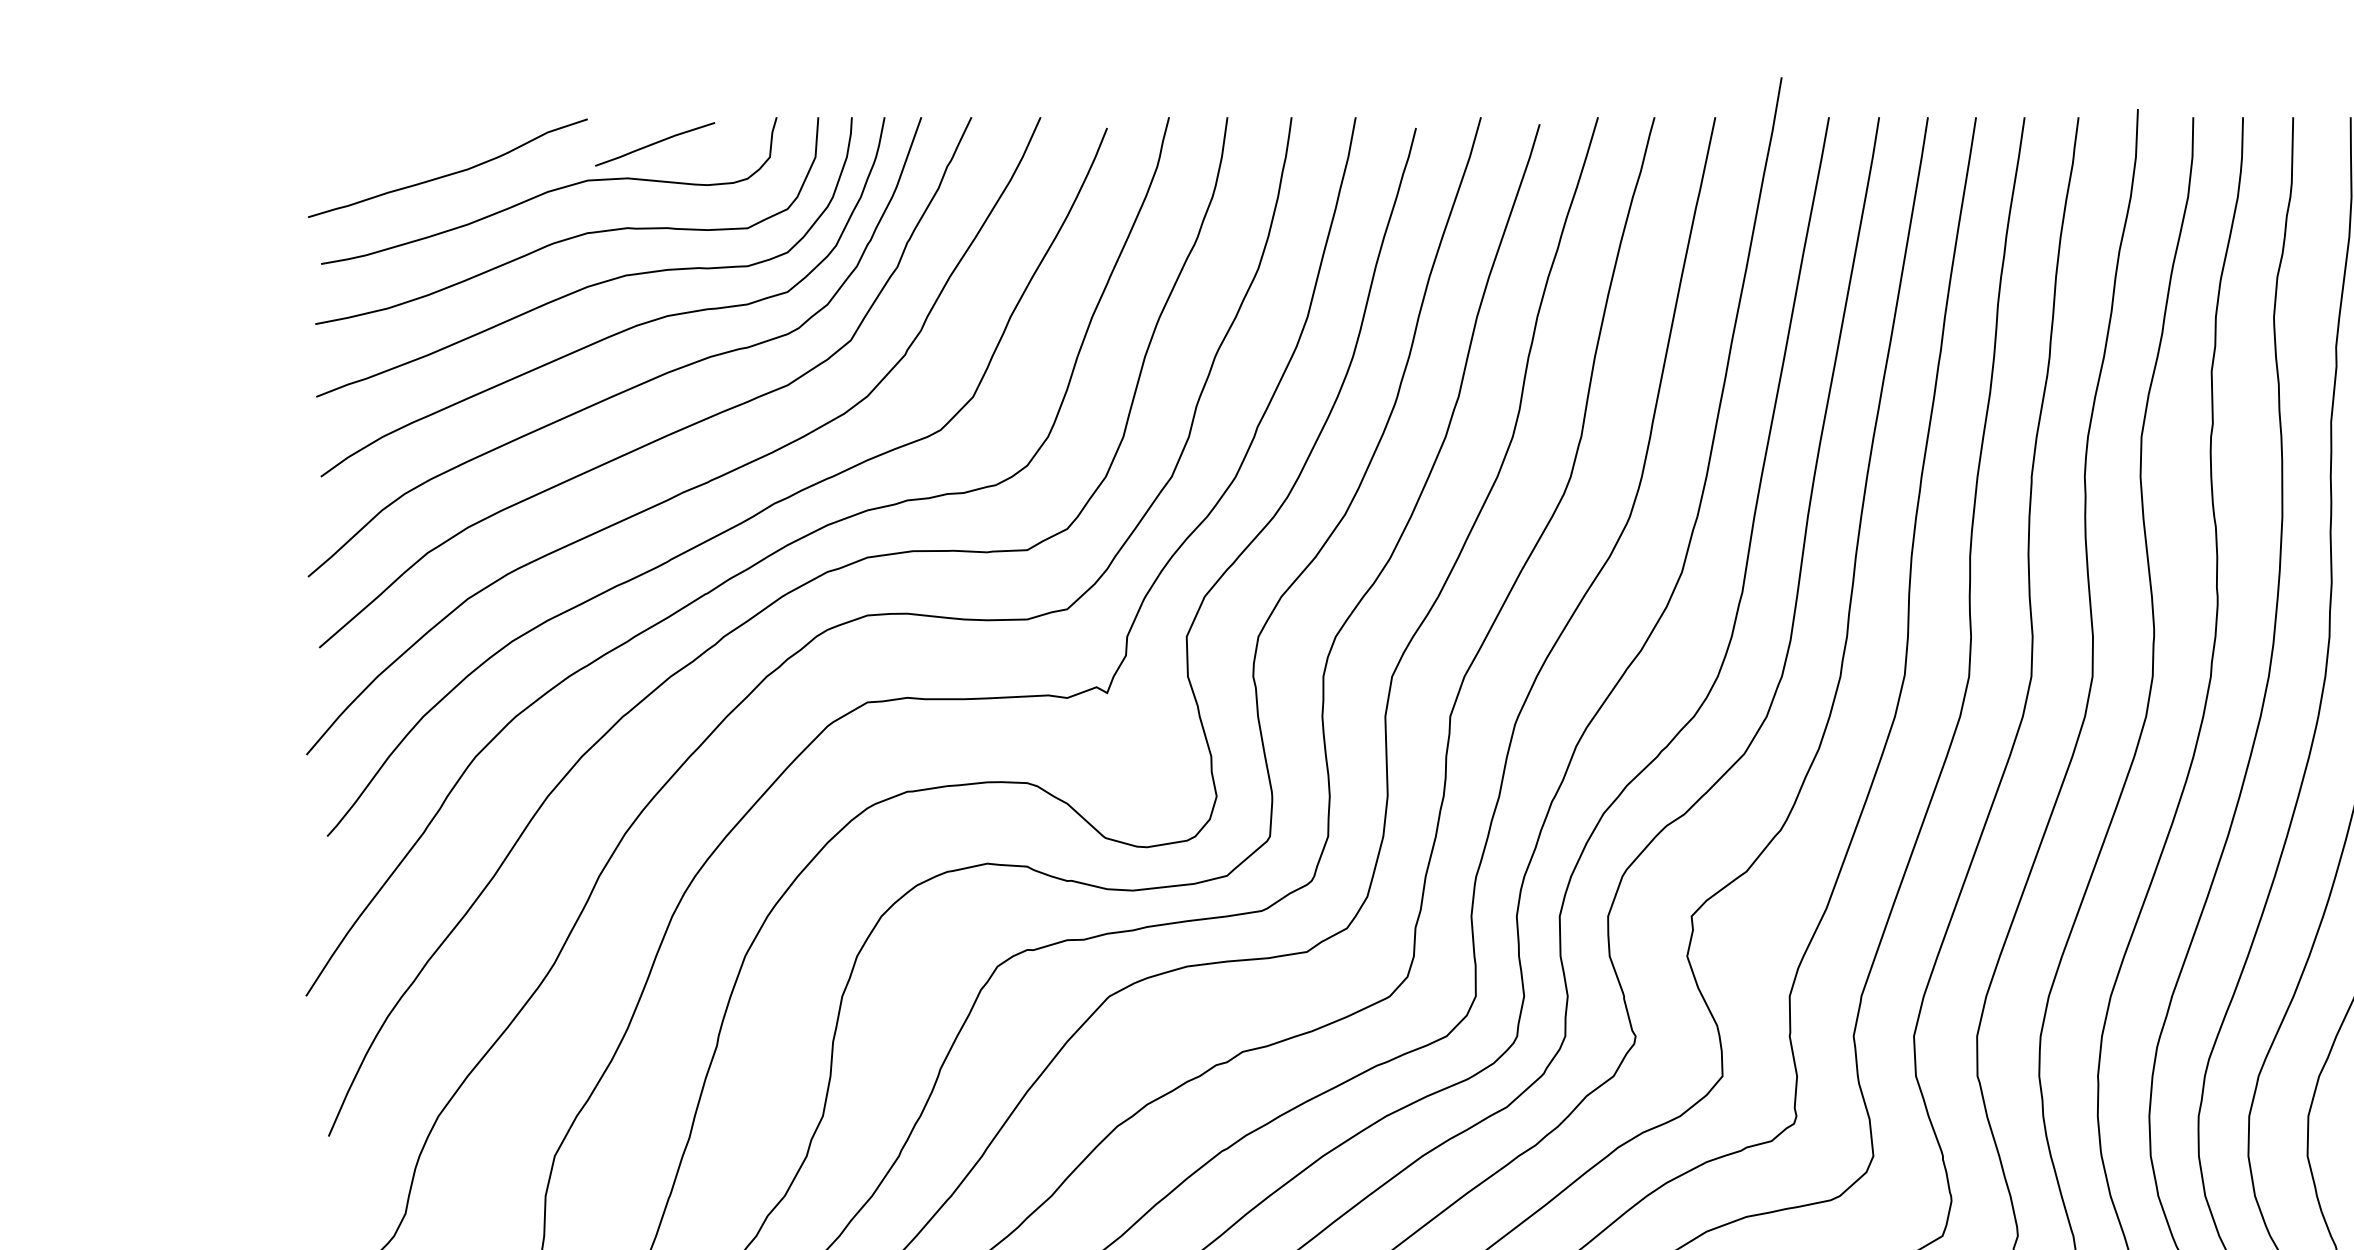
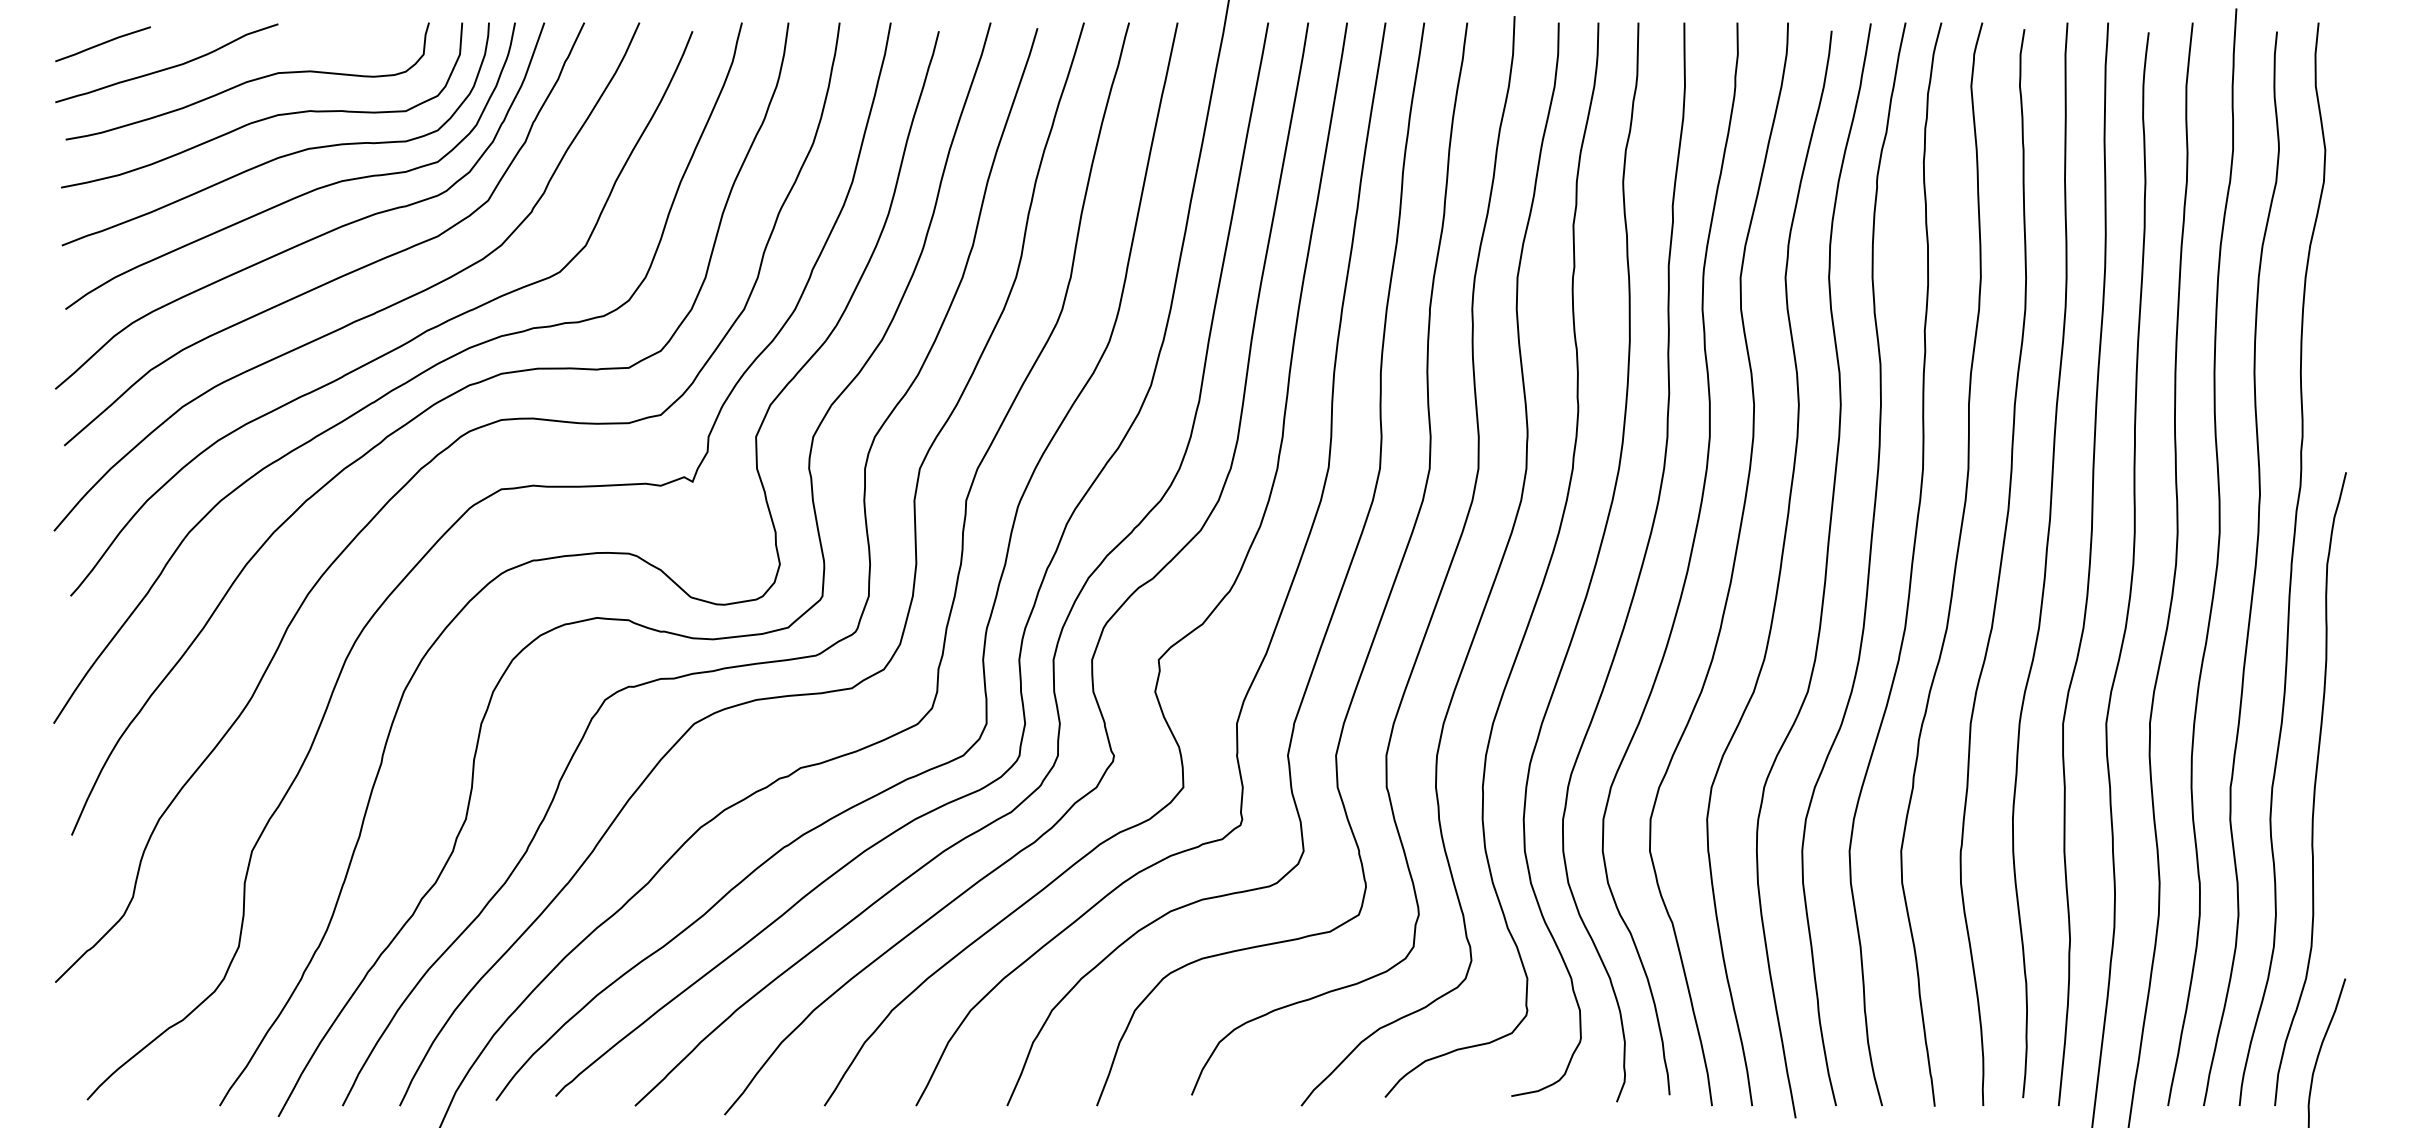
line: (654, 144) -> (102, 44), moved

